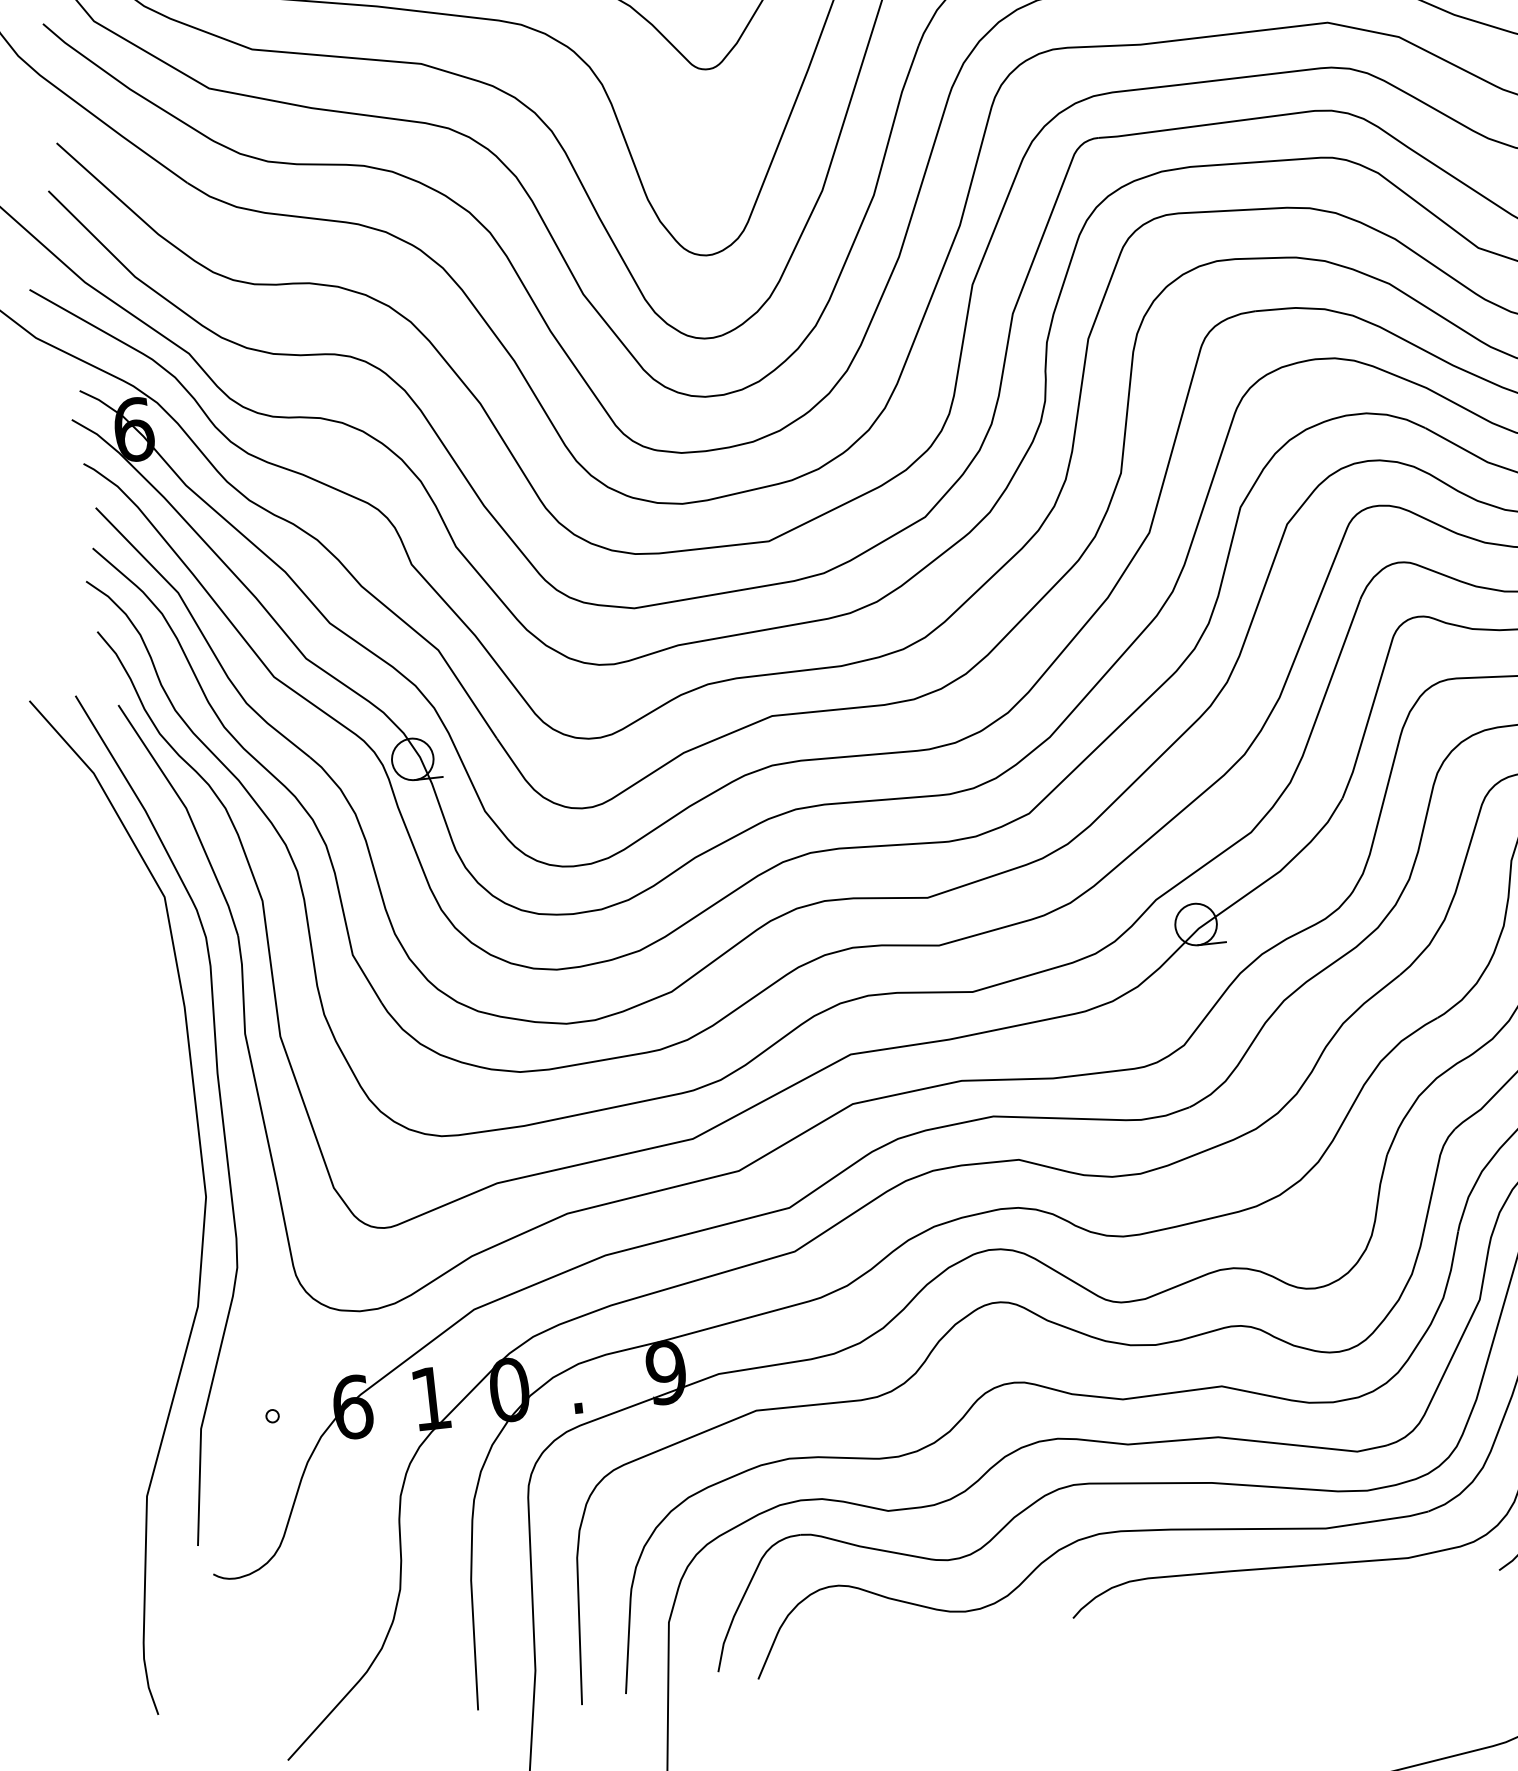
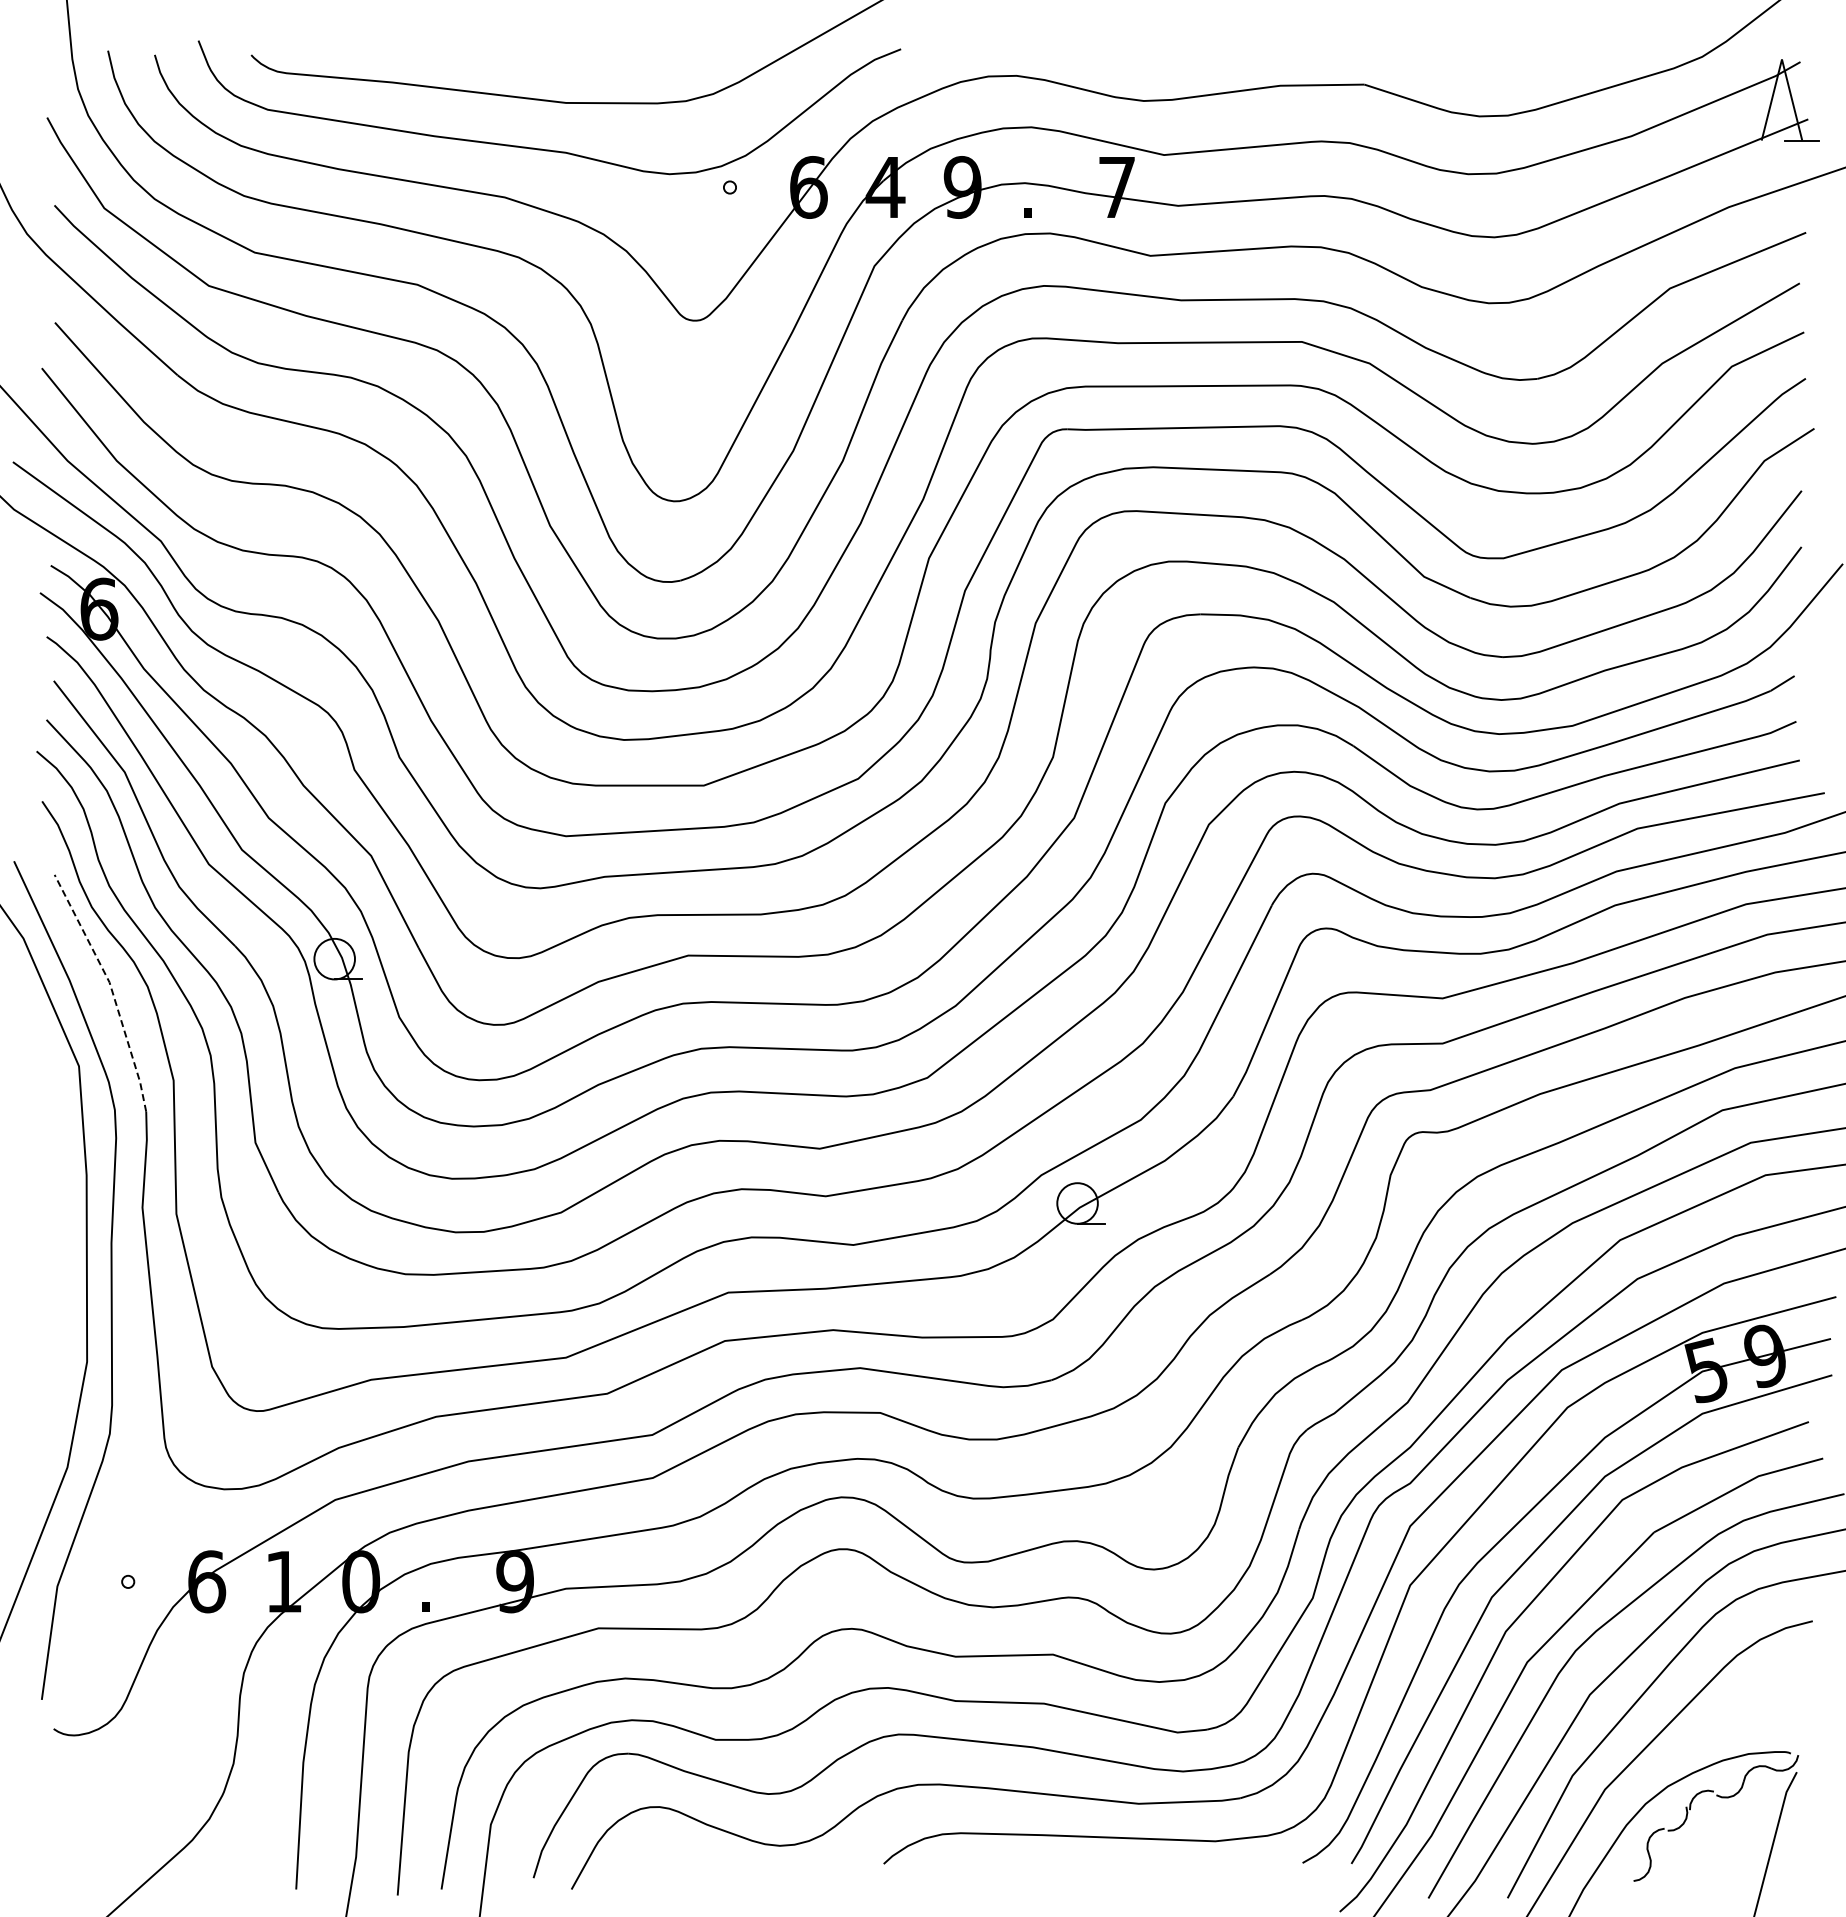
line: (189, 815) -> (111, 989), solid -> dashed

